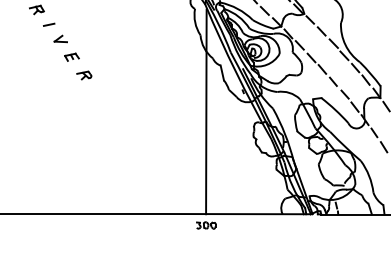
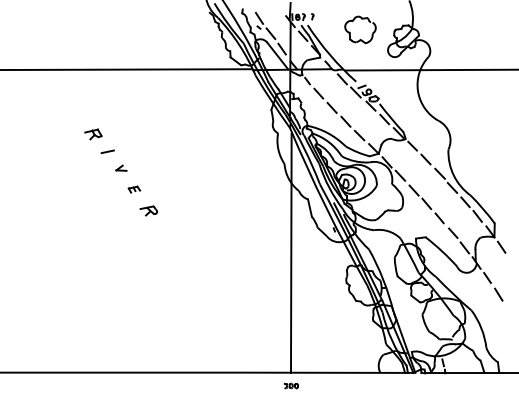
part: (60, 38) -> (121, 167), size x0.7
part: (72, 57) -> (134, 189), size x0.7
part: (206, 225) -> (291, 385), size x0.6

